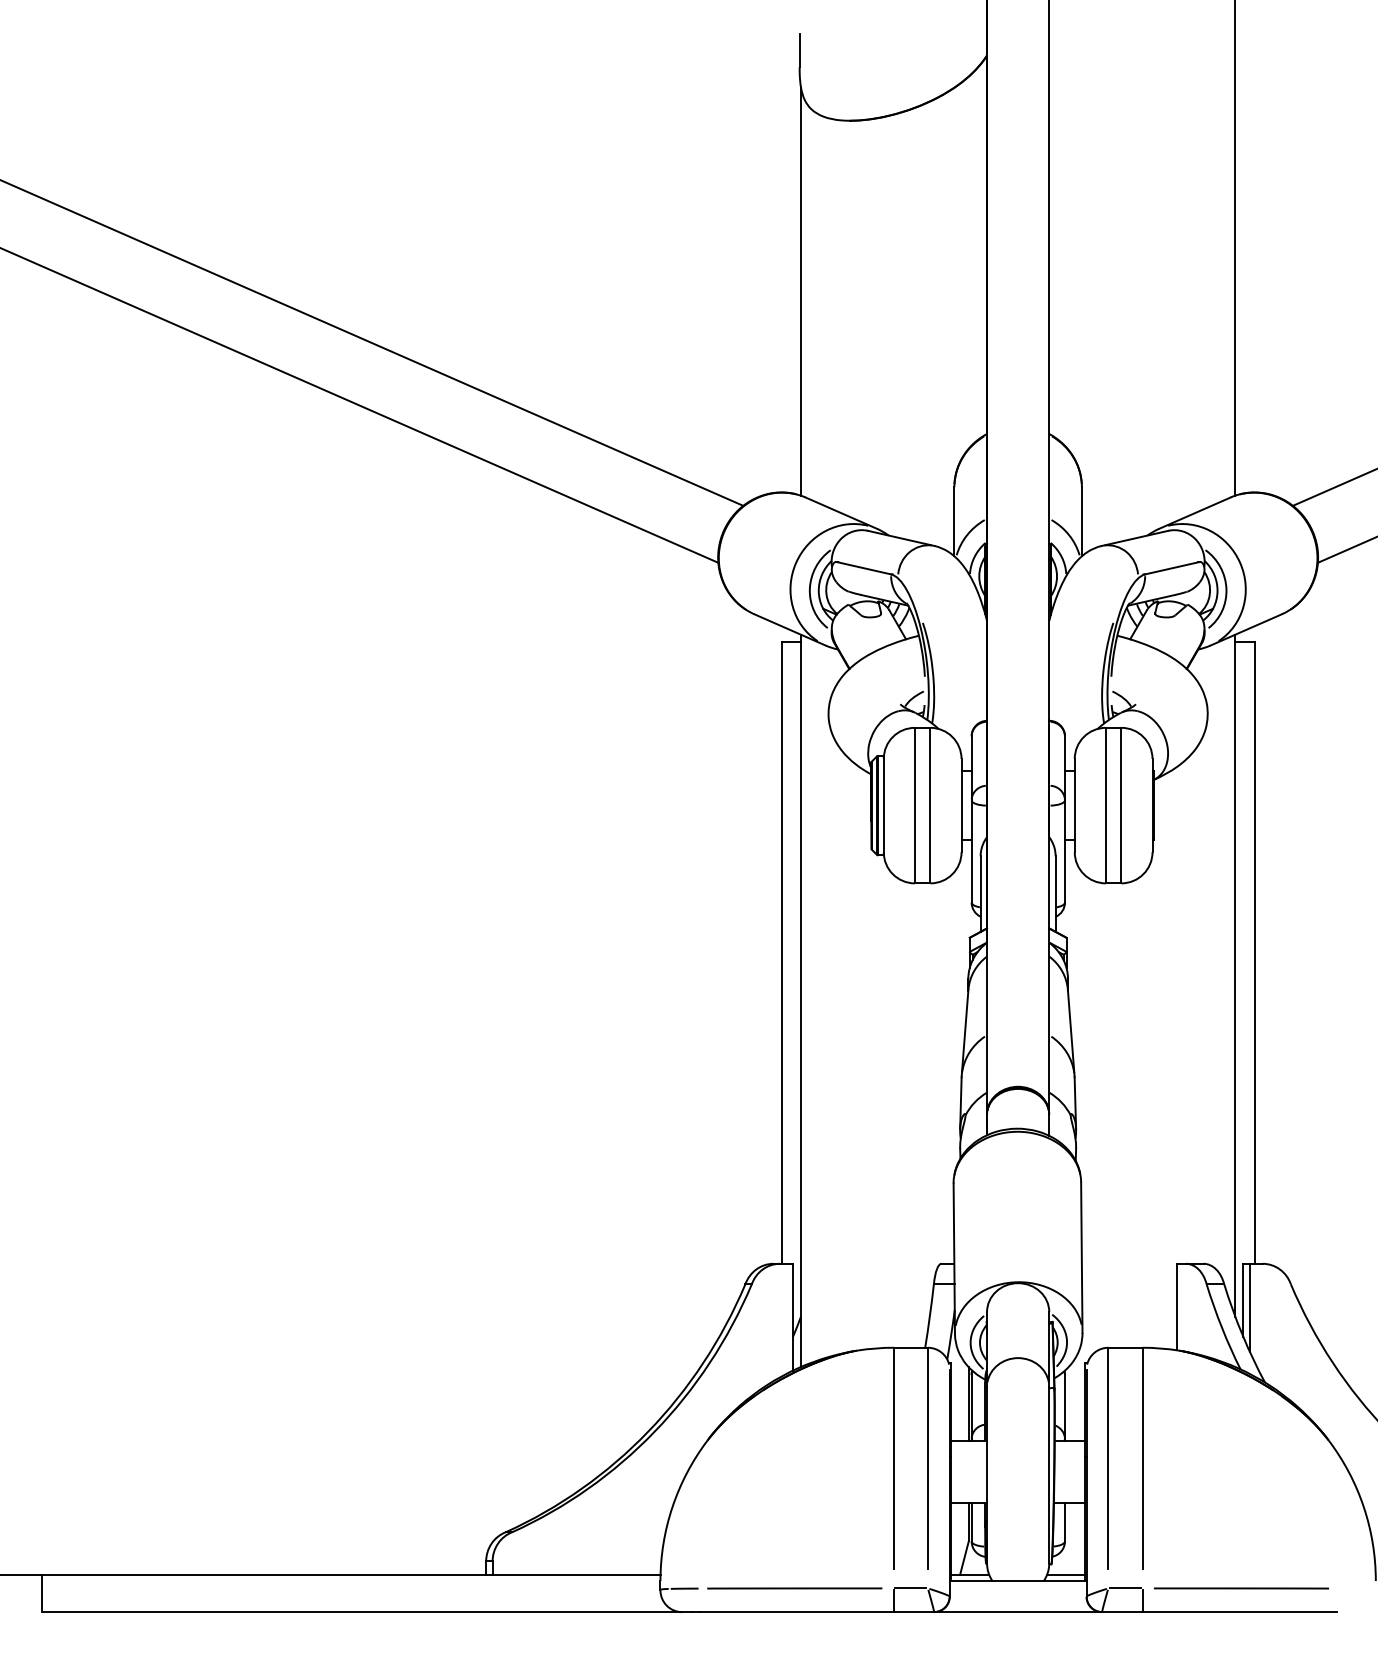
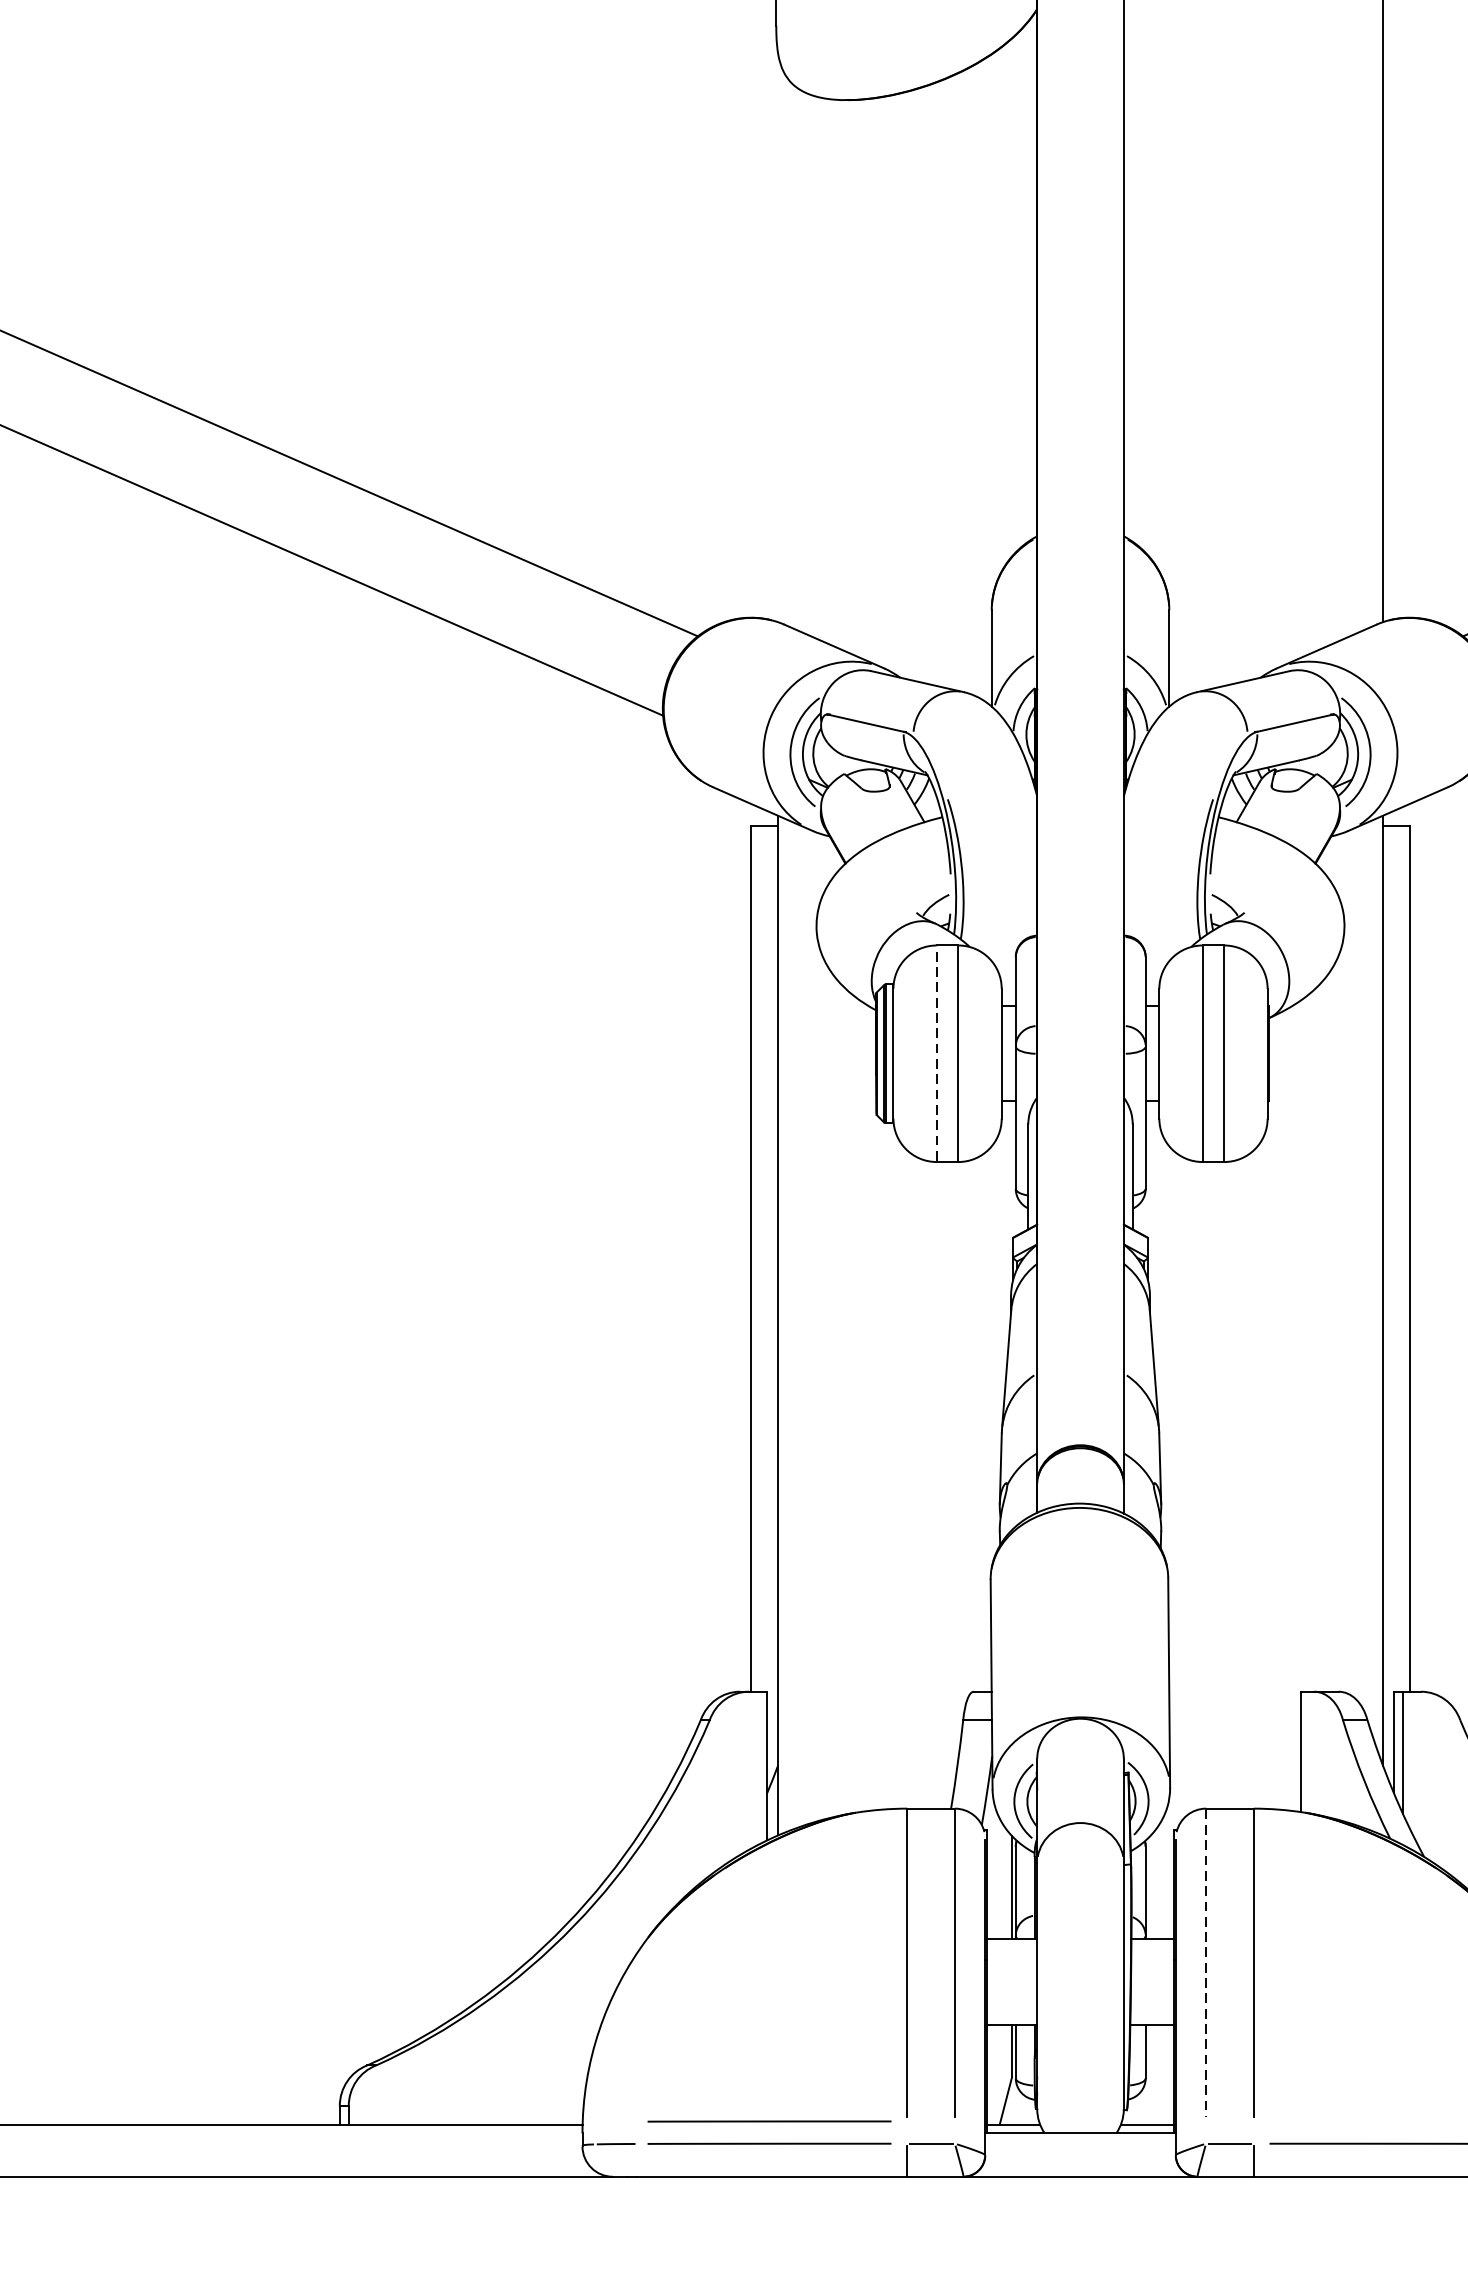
line: (800, 290) -> (777, 336), removed
line: (914, 805) -> (936, 1053), solid -> dashed
line: (1108, 1459) -> (1206, 1964), solid -> dashed
line: (794, 1572) -> (769, 2121), added

